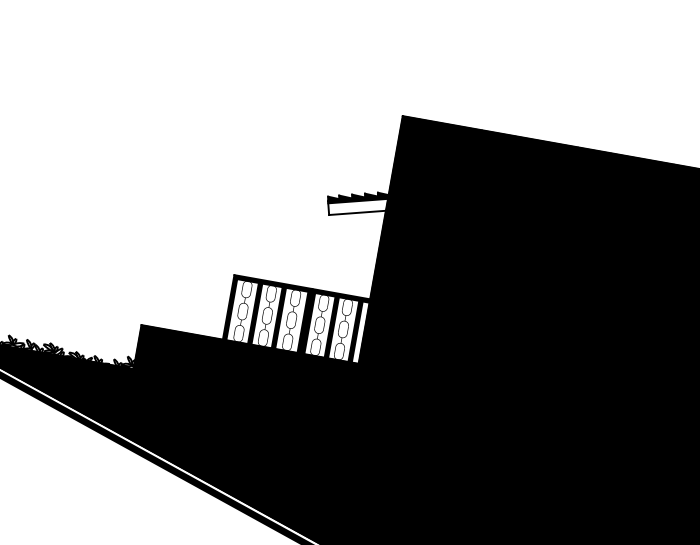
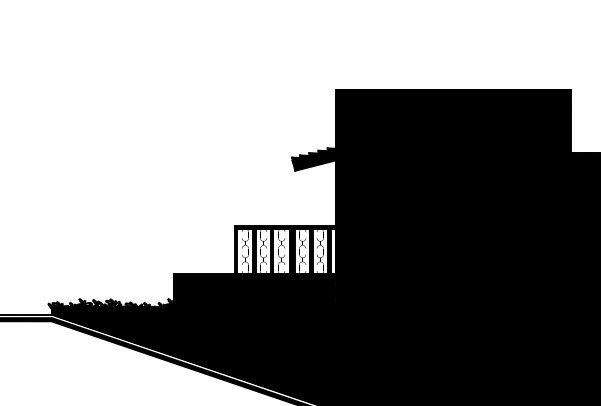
fill: (357, 205) -> (314, 160), added

